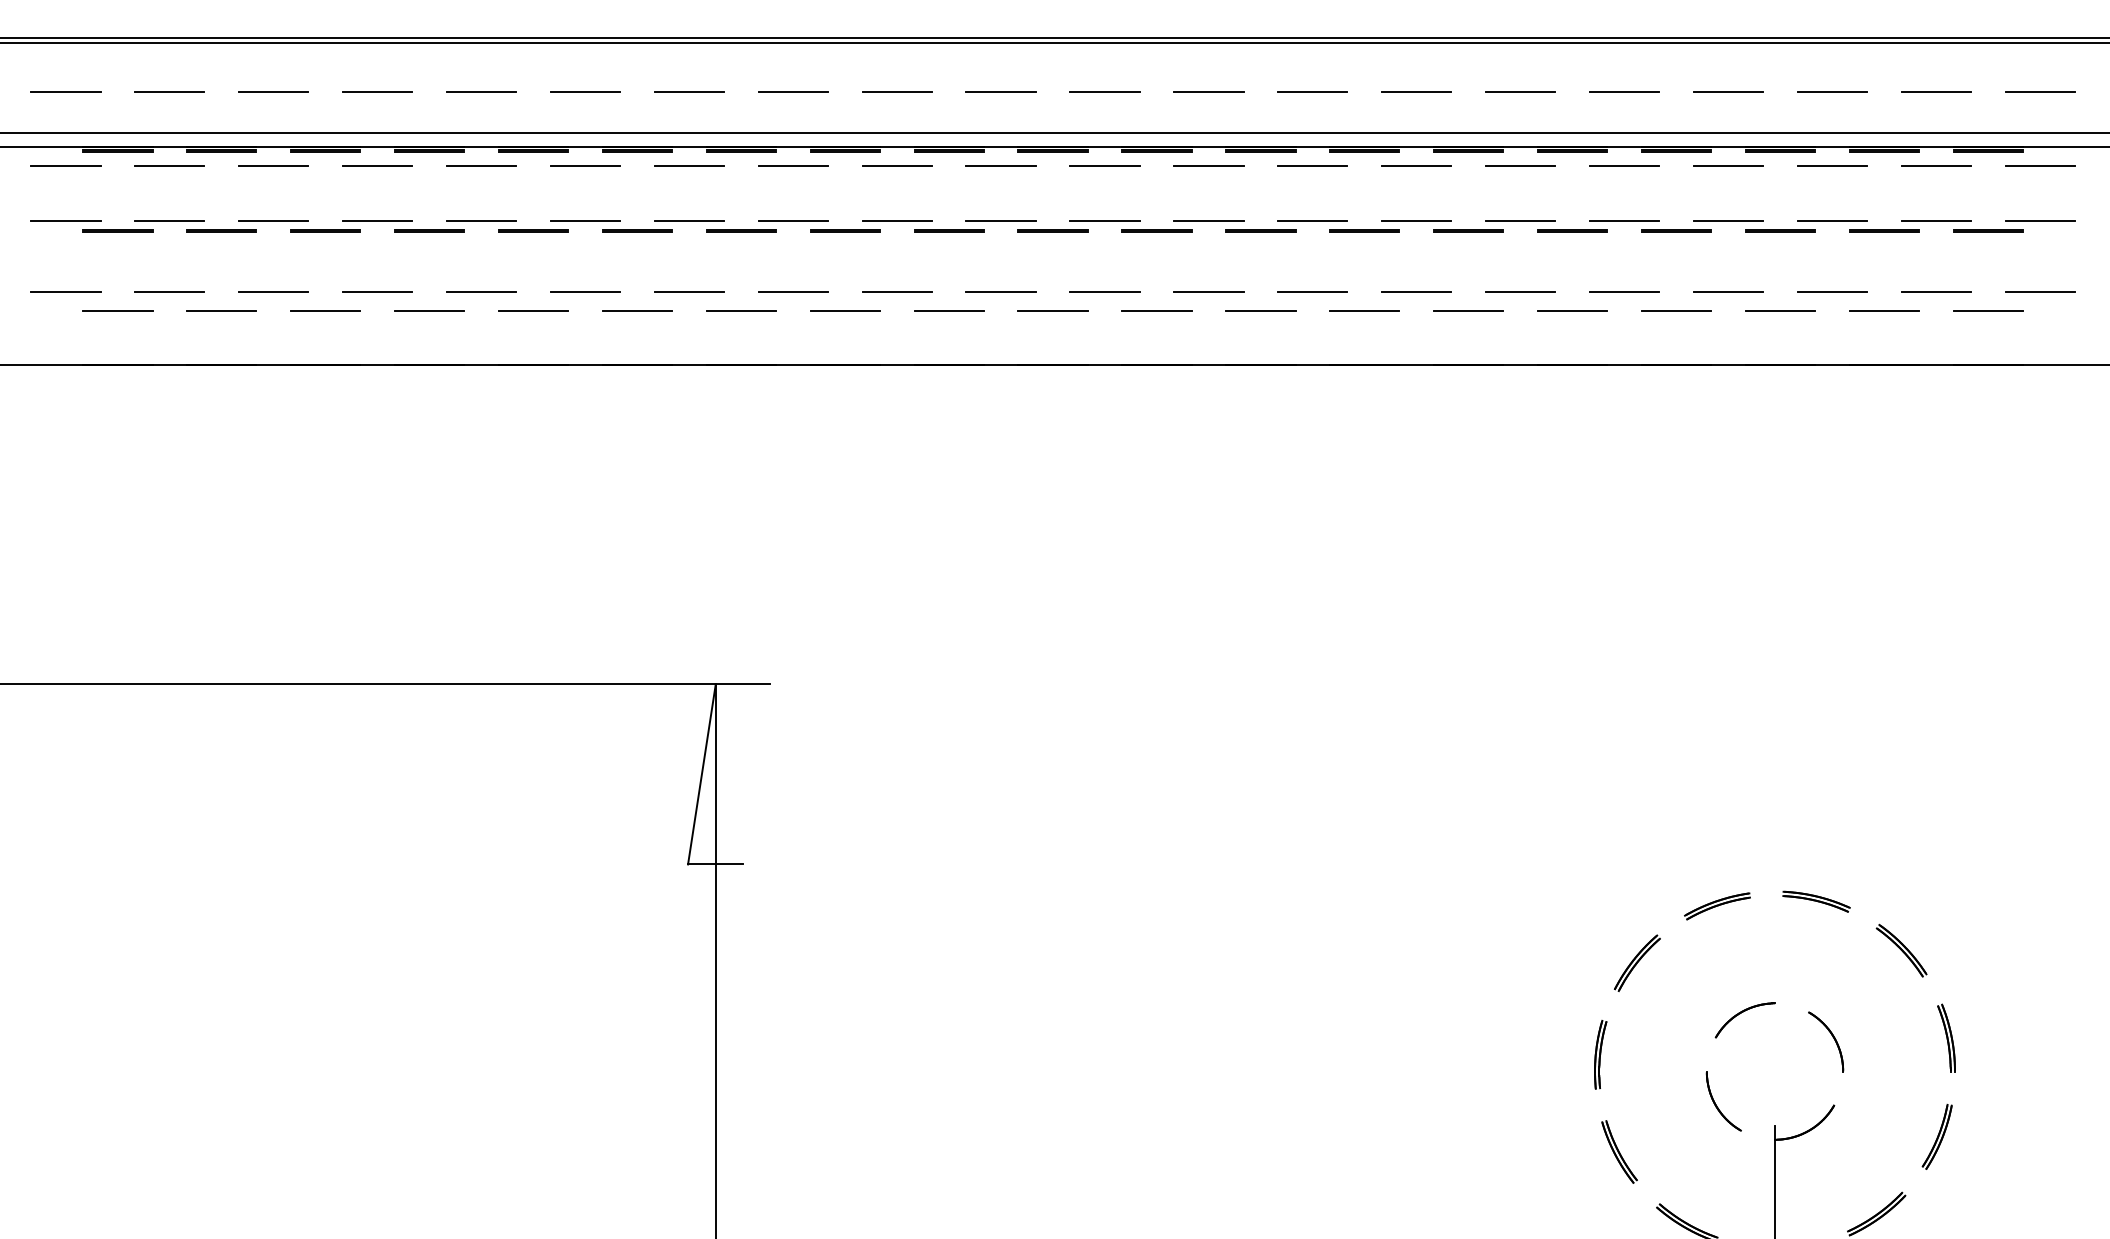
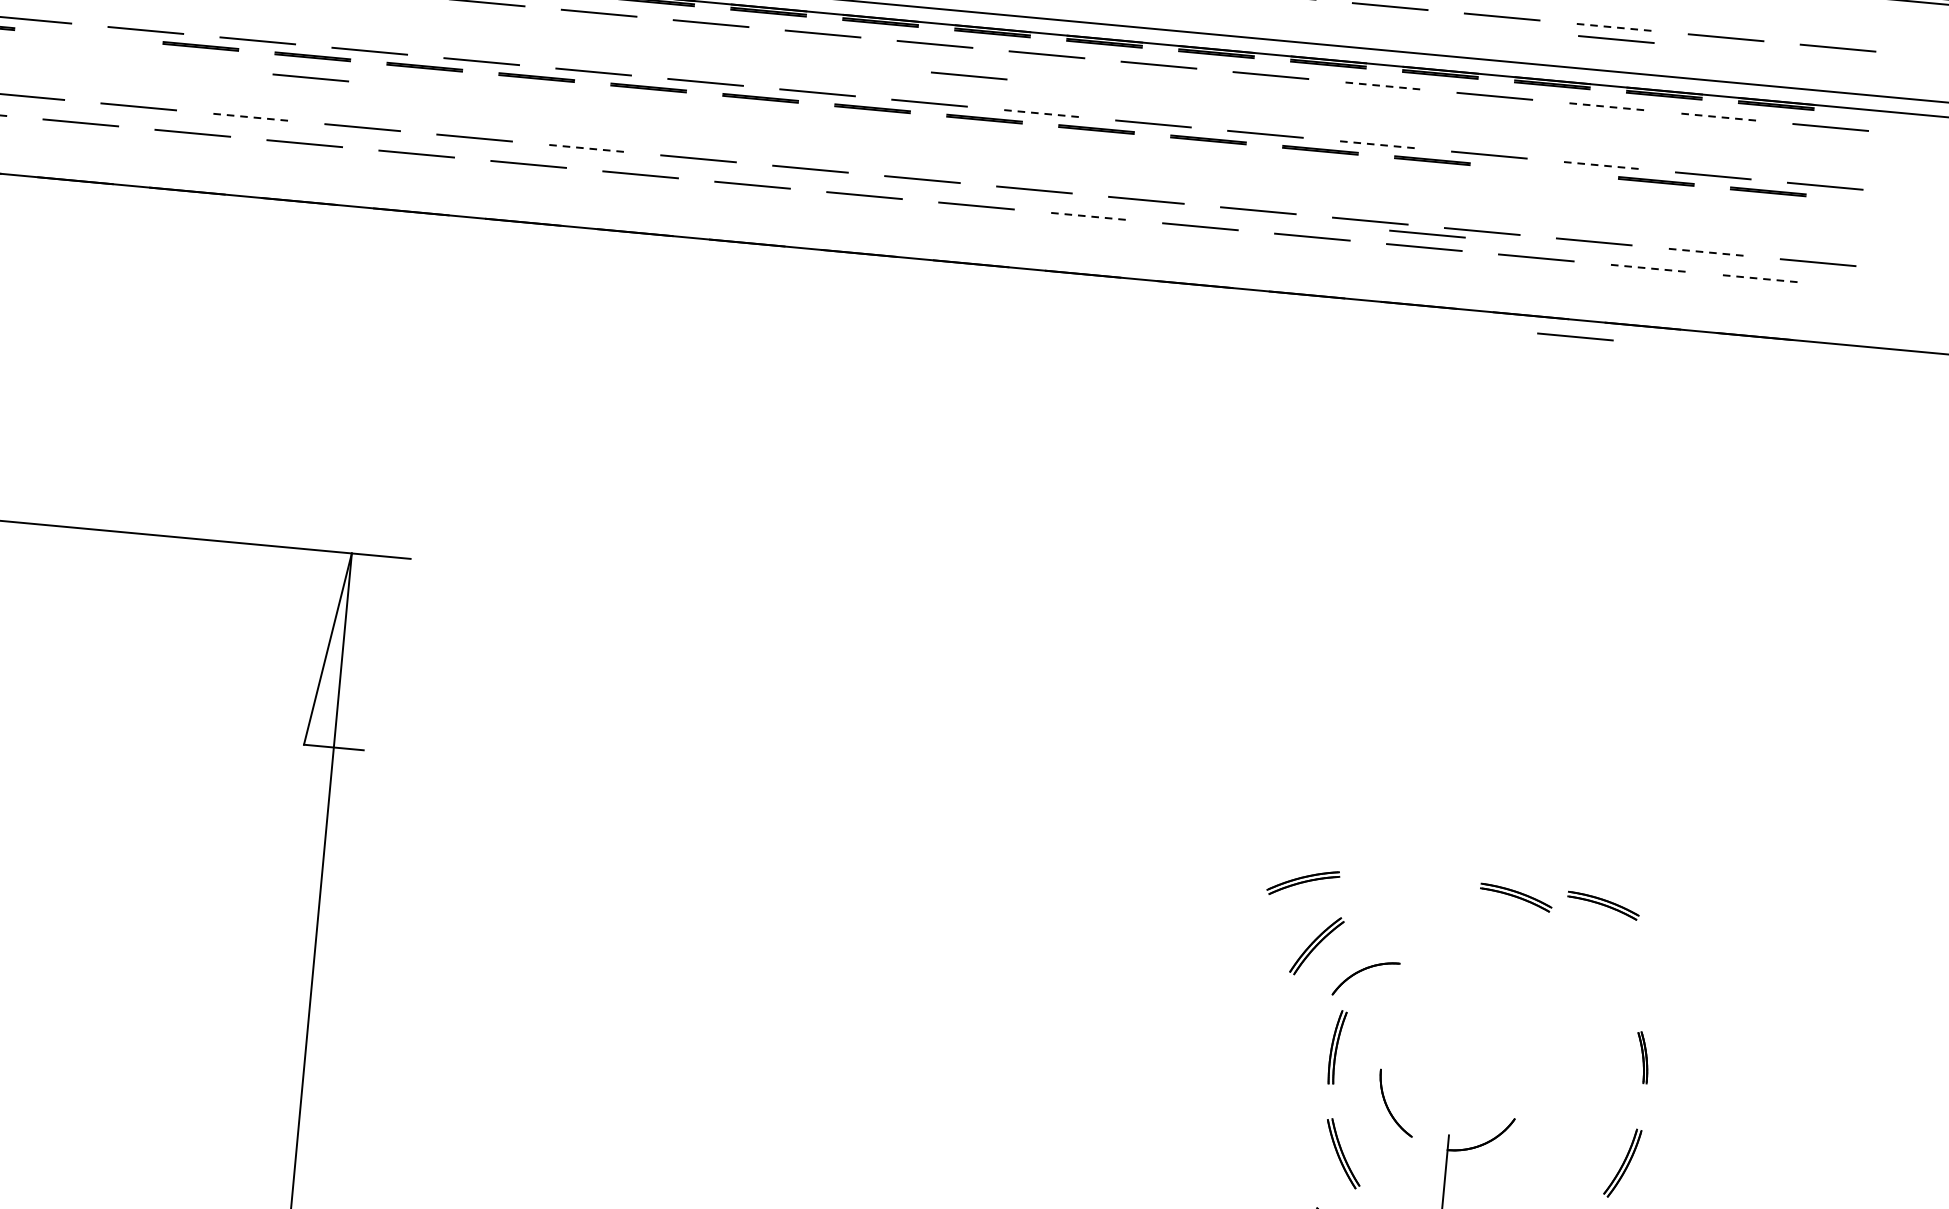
line: (1832, 92) -> (1614, 27), solid -> dashed
line: (1835, 102) -> (1616, 38), added
line: (1624, 166) -> (1382, 86), solid -> dashed
line: (1832, 166) -> (1606, 107), solid -> dashed
line: (1936, 166) -> (1718, 117), solid -> dashed
line: (1242, 191) -> (968, 75), added
line: (1312, 220) -> (1041, 113), solid -> dashed
line: (1624, 220) -> (1377, 144), solid -> dashed
line: (1832, 220) -> (1601, 165), solid -> dashed
line: (429, 230) -> (88, 35), removed
line: (1780, 230) -> (1544, 170), removed
line: (637, 249) -> (310, 77), added
line: (585, 291) -> (250, 117), solid -> dashed
line: (897, 291) -> (586, 148), solid -> dashed
line: (1936, 291) -> (1706, 252), solid -> dashed
line: (1678, 298) -> (1427, 233), added
line: (1364, 311) -> (1088, 216), solid -> dashed
line: (1884, 311) -> (1648, 268), solid -> dashed
line: (1988, 311) -> (1760, 278), solid -> dashed
line: (1823, 380) -> (1575, 336), added
part: (1897, 901) -> (1603, 905), added
part: (1717, 906) -> (1303, 883), moved
part: (1901, 950) -> (1602, 958), removed
part: (1740, 1014) -> (1361, 972), moved
part: (1832, 1037) -> (1519, 1045), removed
part: (1946, 1037) -> (1642, 1057), size x0.7
part: (1600, 1054) -> (1337, 1047), moved
part: (1619, 1151) -> (1343, 1153), moved

